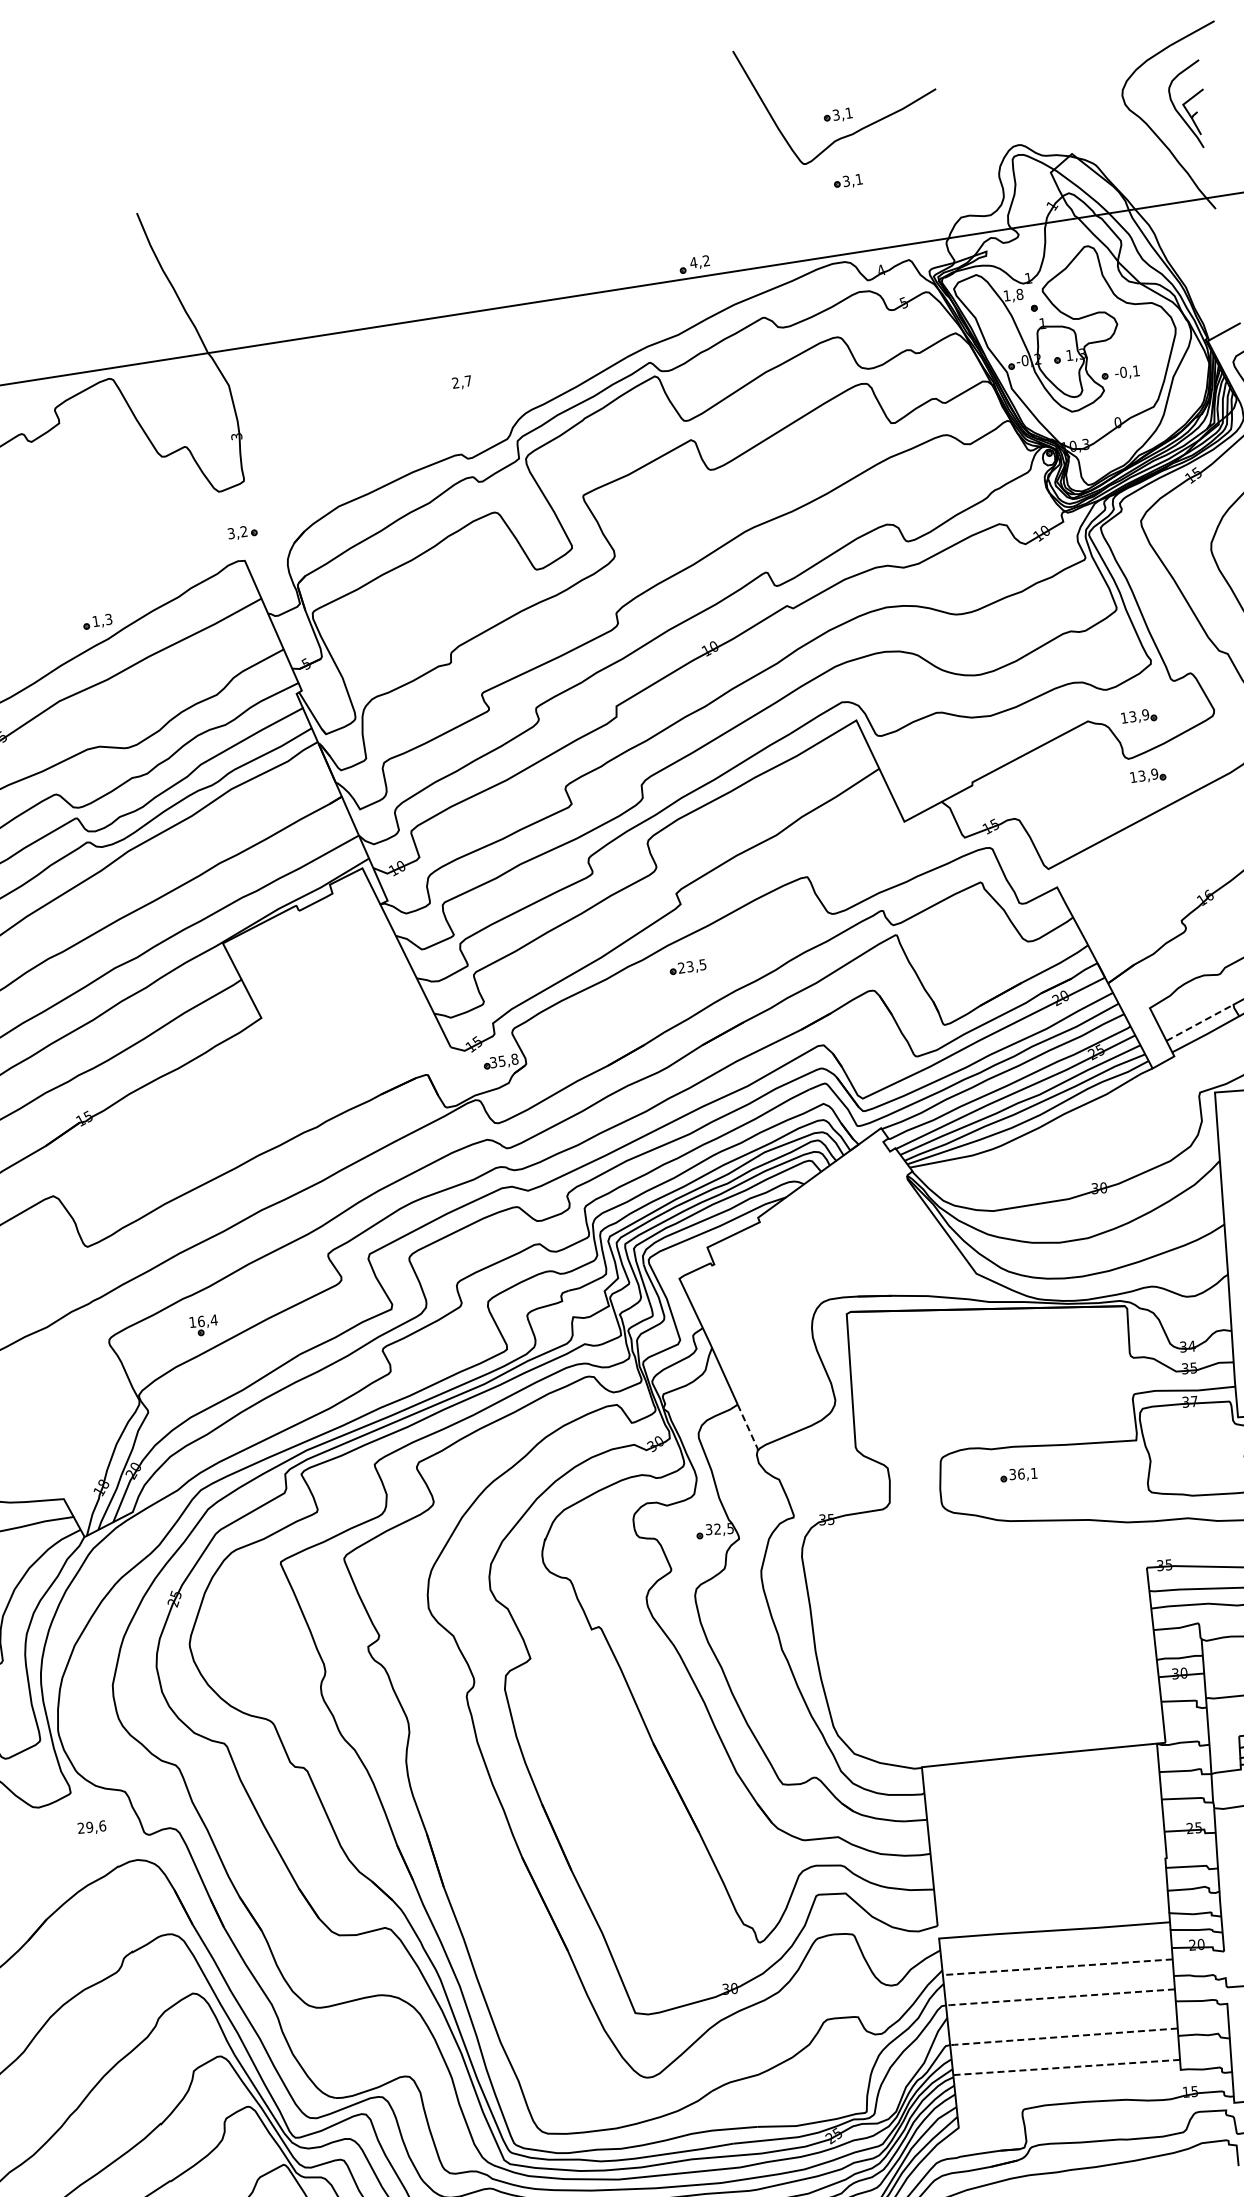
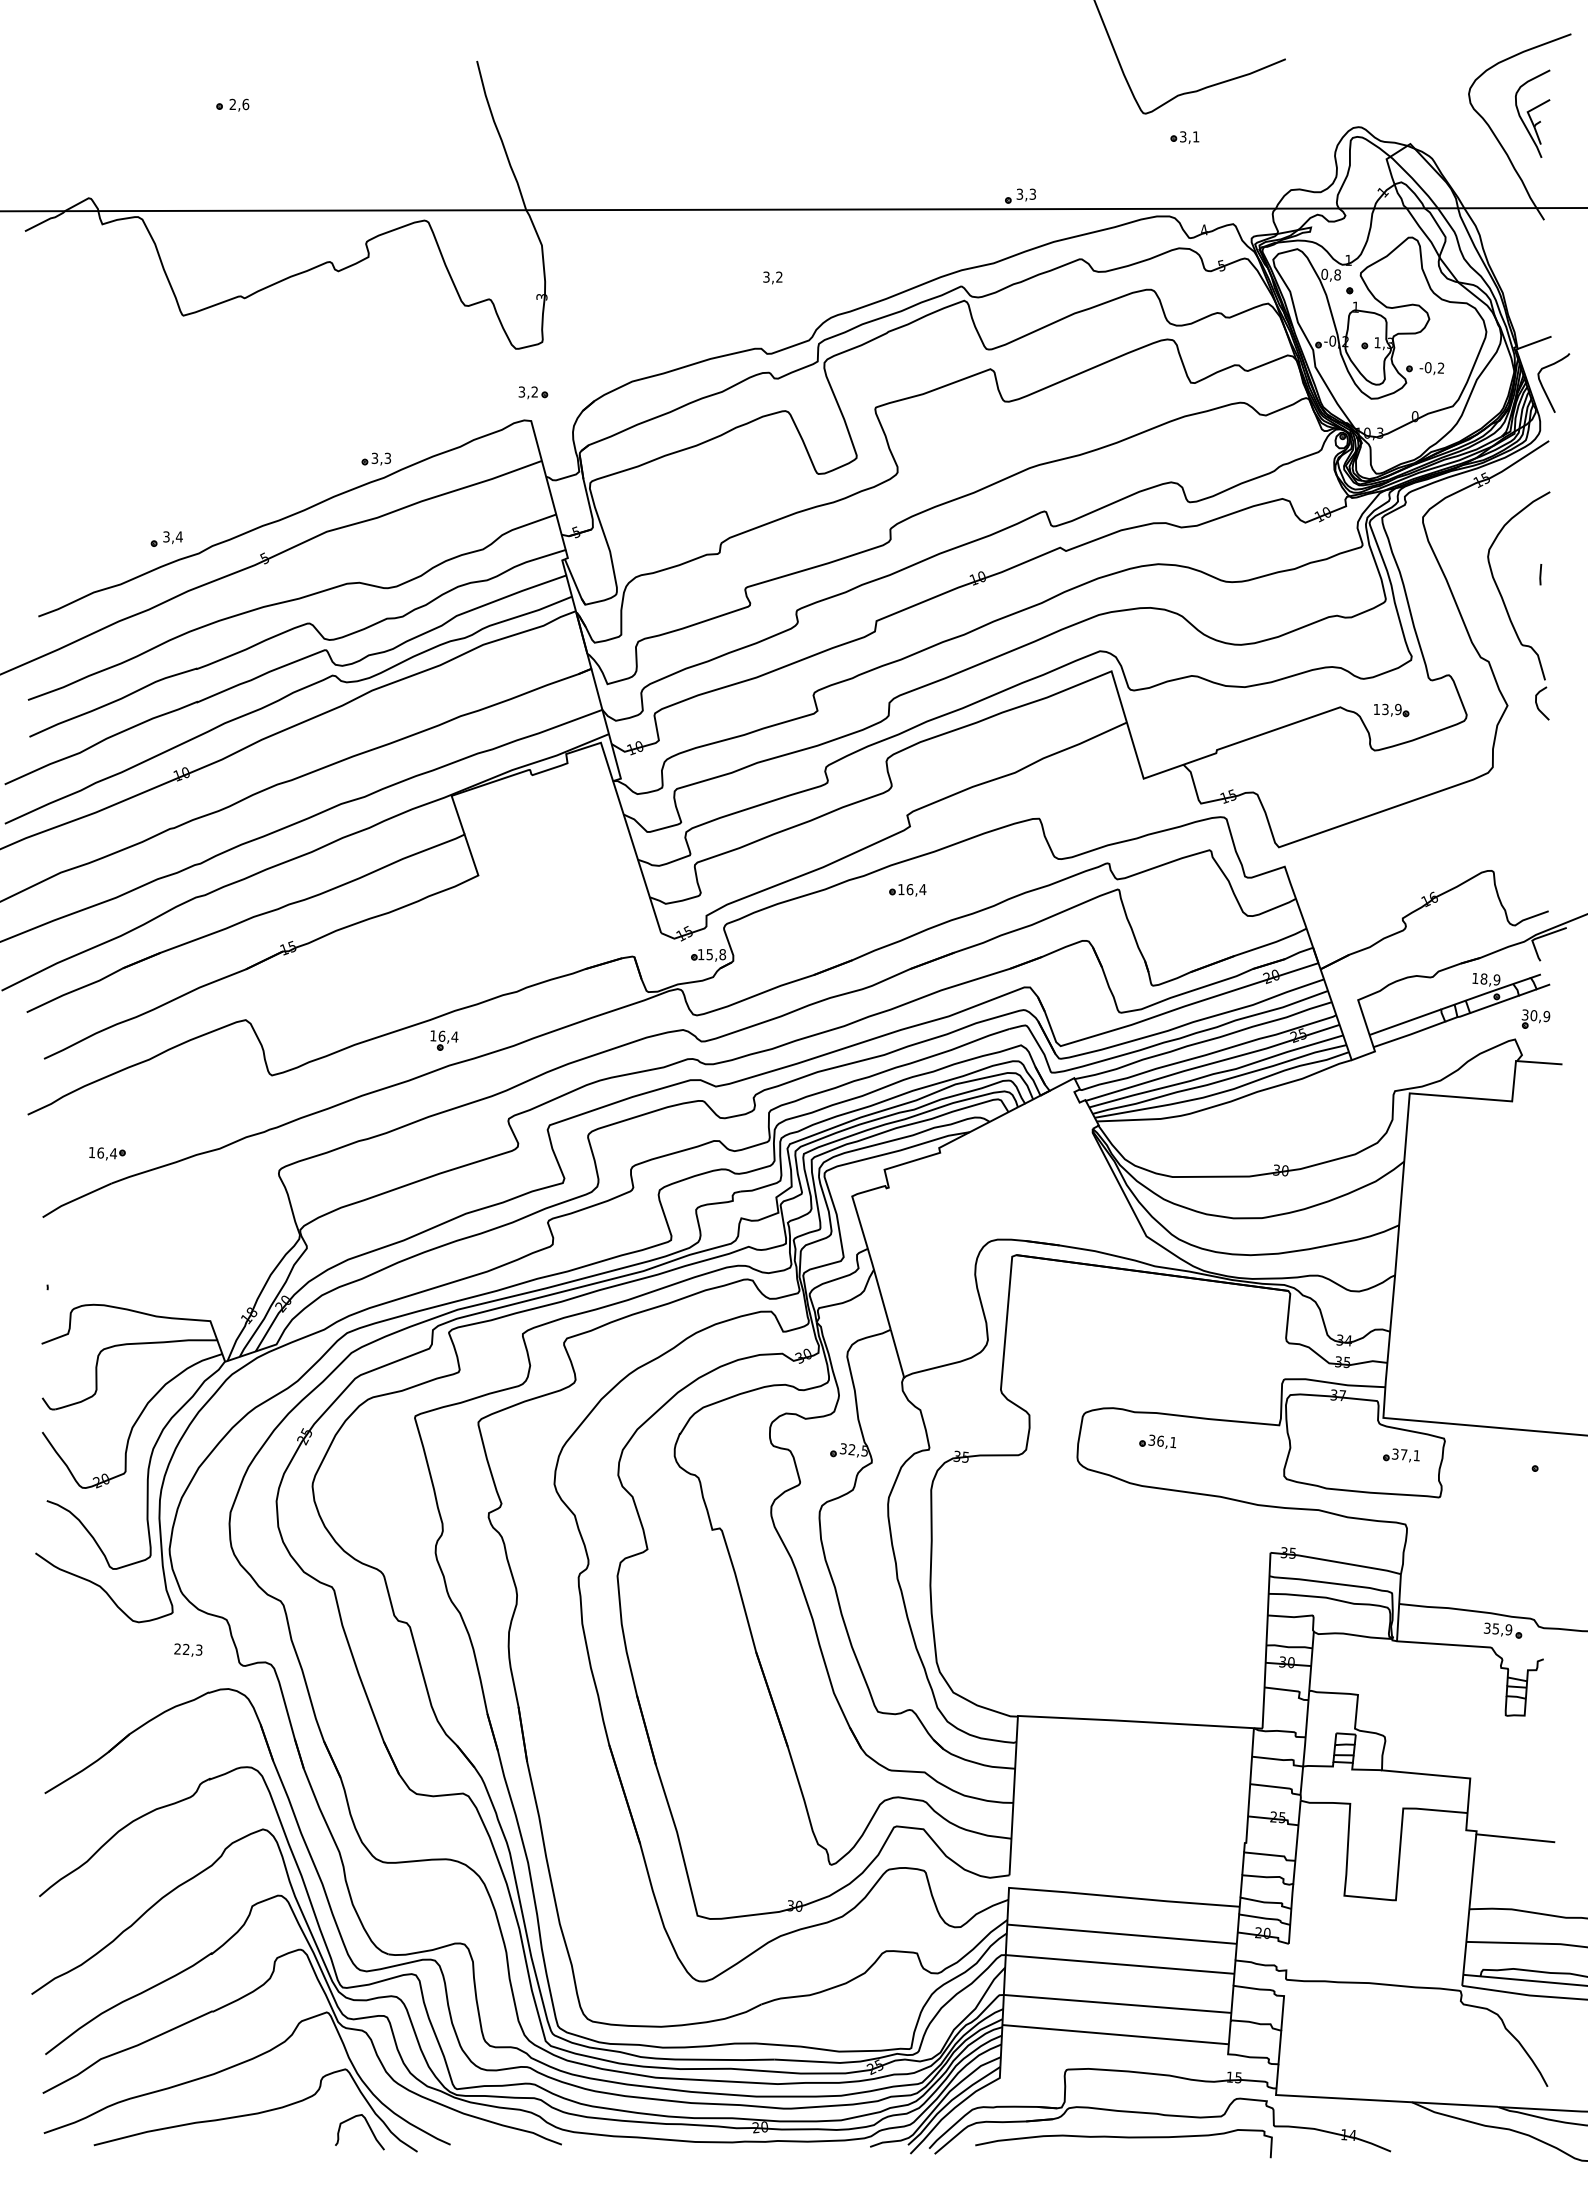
part: (837, 115) -> (1184, 70), removed
text: (699, 261) -> (1025, 193), 4,2 -> 3,3
text: (1006, 294) -> (1324, 273), 1,8 -> 0,8
text: (1135, 370) -> (1440, 367), -0,1 -> -0,2
text: (461, 381) -> (772, 276), 2,7 -> 3,2
text: (95, 621) -> (374, 458), 1,3 -> 3,3
part: (1148, 776) -> (1391, 770), removed
text: (692, 966) -> (912, 889), 23,5 -> 16,4
line: (1199, 1023) -> (1404, 1022), dashed -> solid
text: (493, 1062) -> (701, 954), 35,8 -> 15,8
part: (204, 1325) -> (444, 1040), moved
line: (748, 1428) -> (897, 1354), dashed -> solid
text: (95, 1826) -> (192, 1649), 29,6 -> 22,3
line: (1057, 1967) -> (1121, 1934), dashed -> solid
line: (1059, 1997) -> (1119, 1964), dashed -> solid
line: (1062, 2036) -> (1116, 2003), dashed -> solid
line: (1066, 2067) -> (1115, 2034), dashed -> solid

